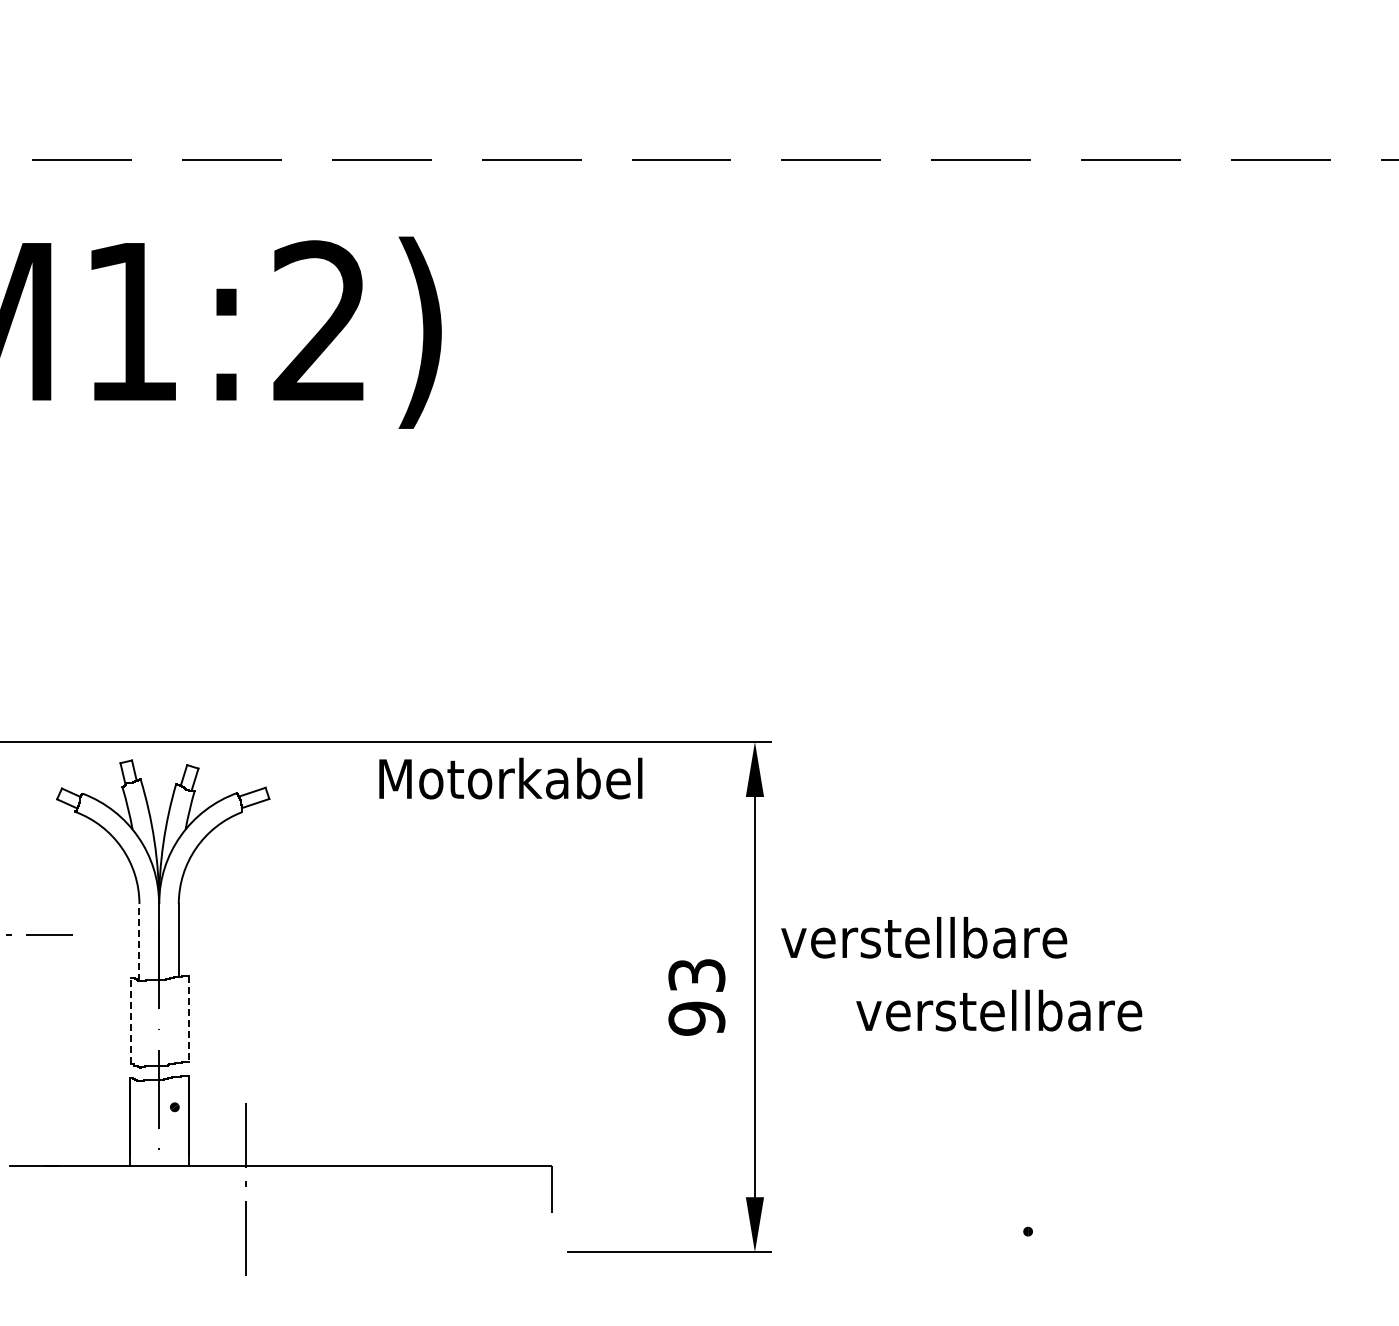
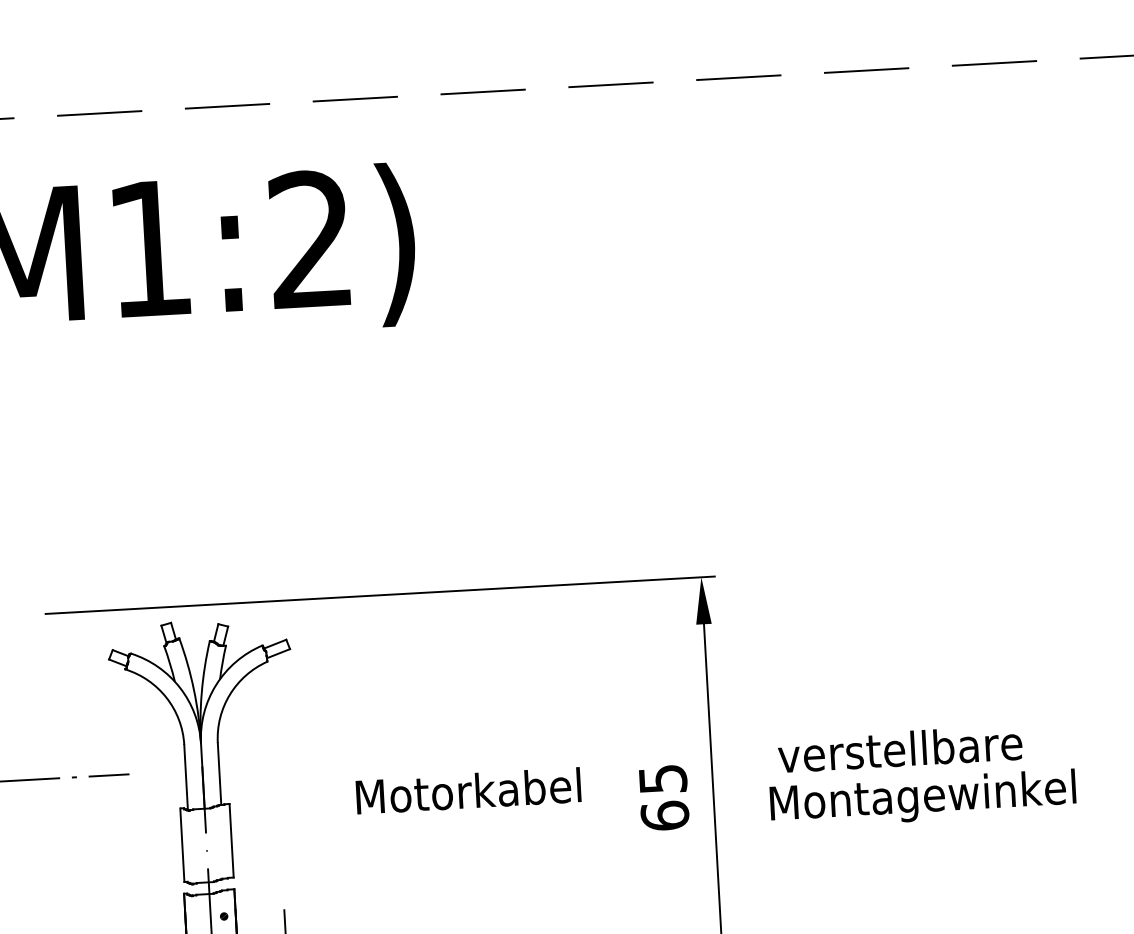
text: (510, 778) -> (468, 790), moved
text: (924, 937) -> (900, 748), moved
line: (139, 941) -> (186, 776), dashed -> solid
text: (696, 997) -> (663, 798), 93 -> 65
text: (999, 1015) -> (922, 798), verstellbare -> Montagewinkel
line: (188, 1019) -> (231, 841), dashed -> solid
line: (130, 1020) -> (182, 844), dashed -> solid

